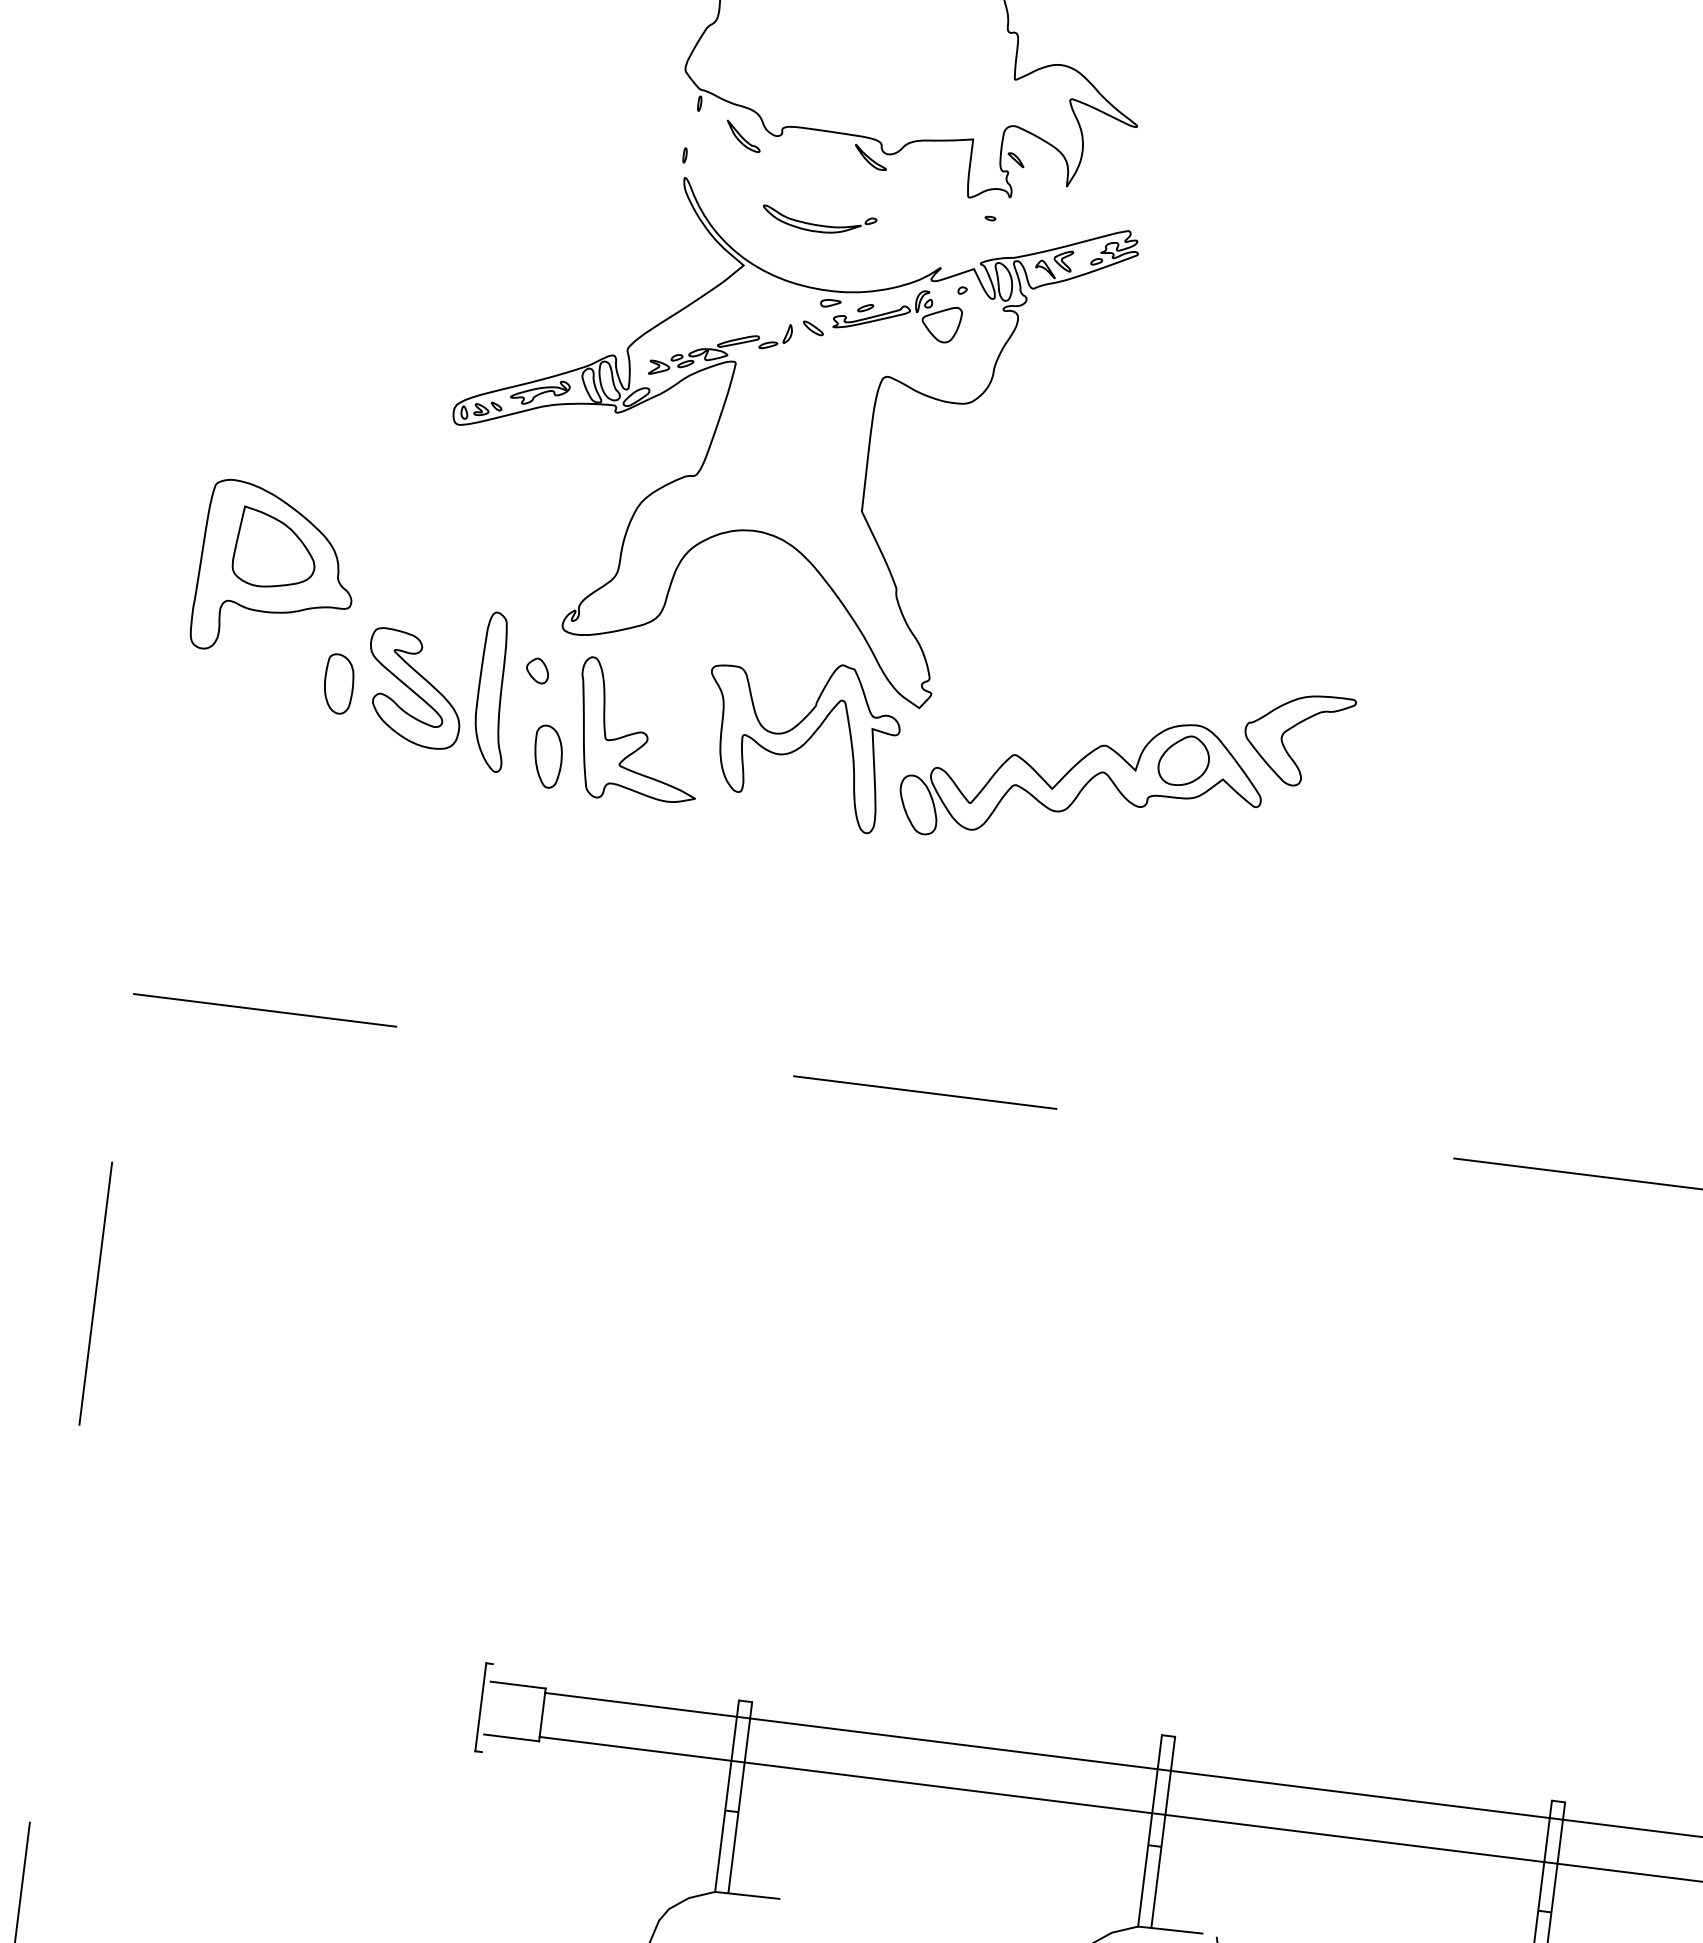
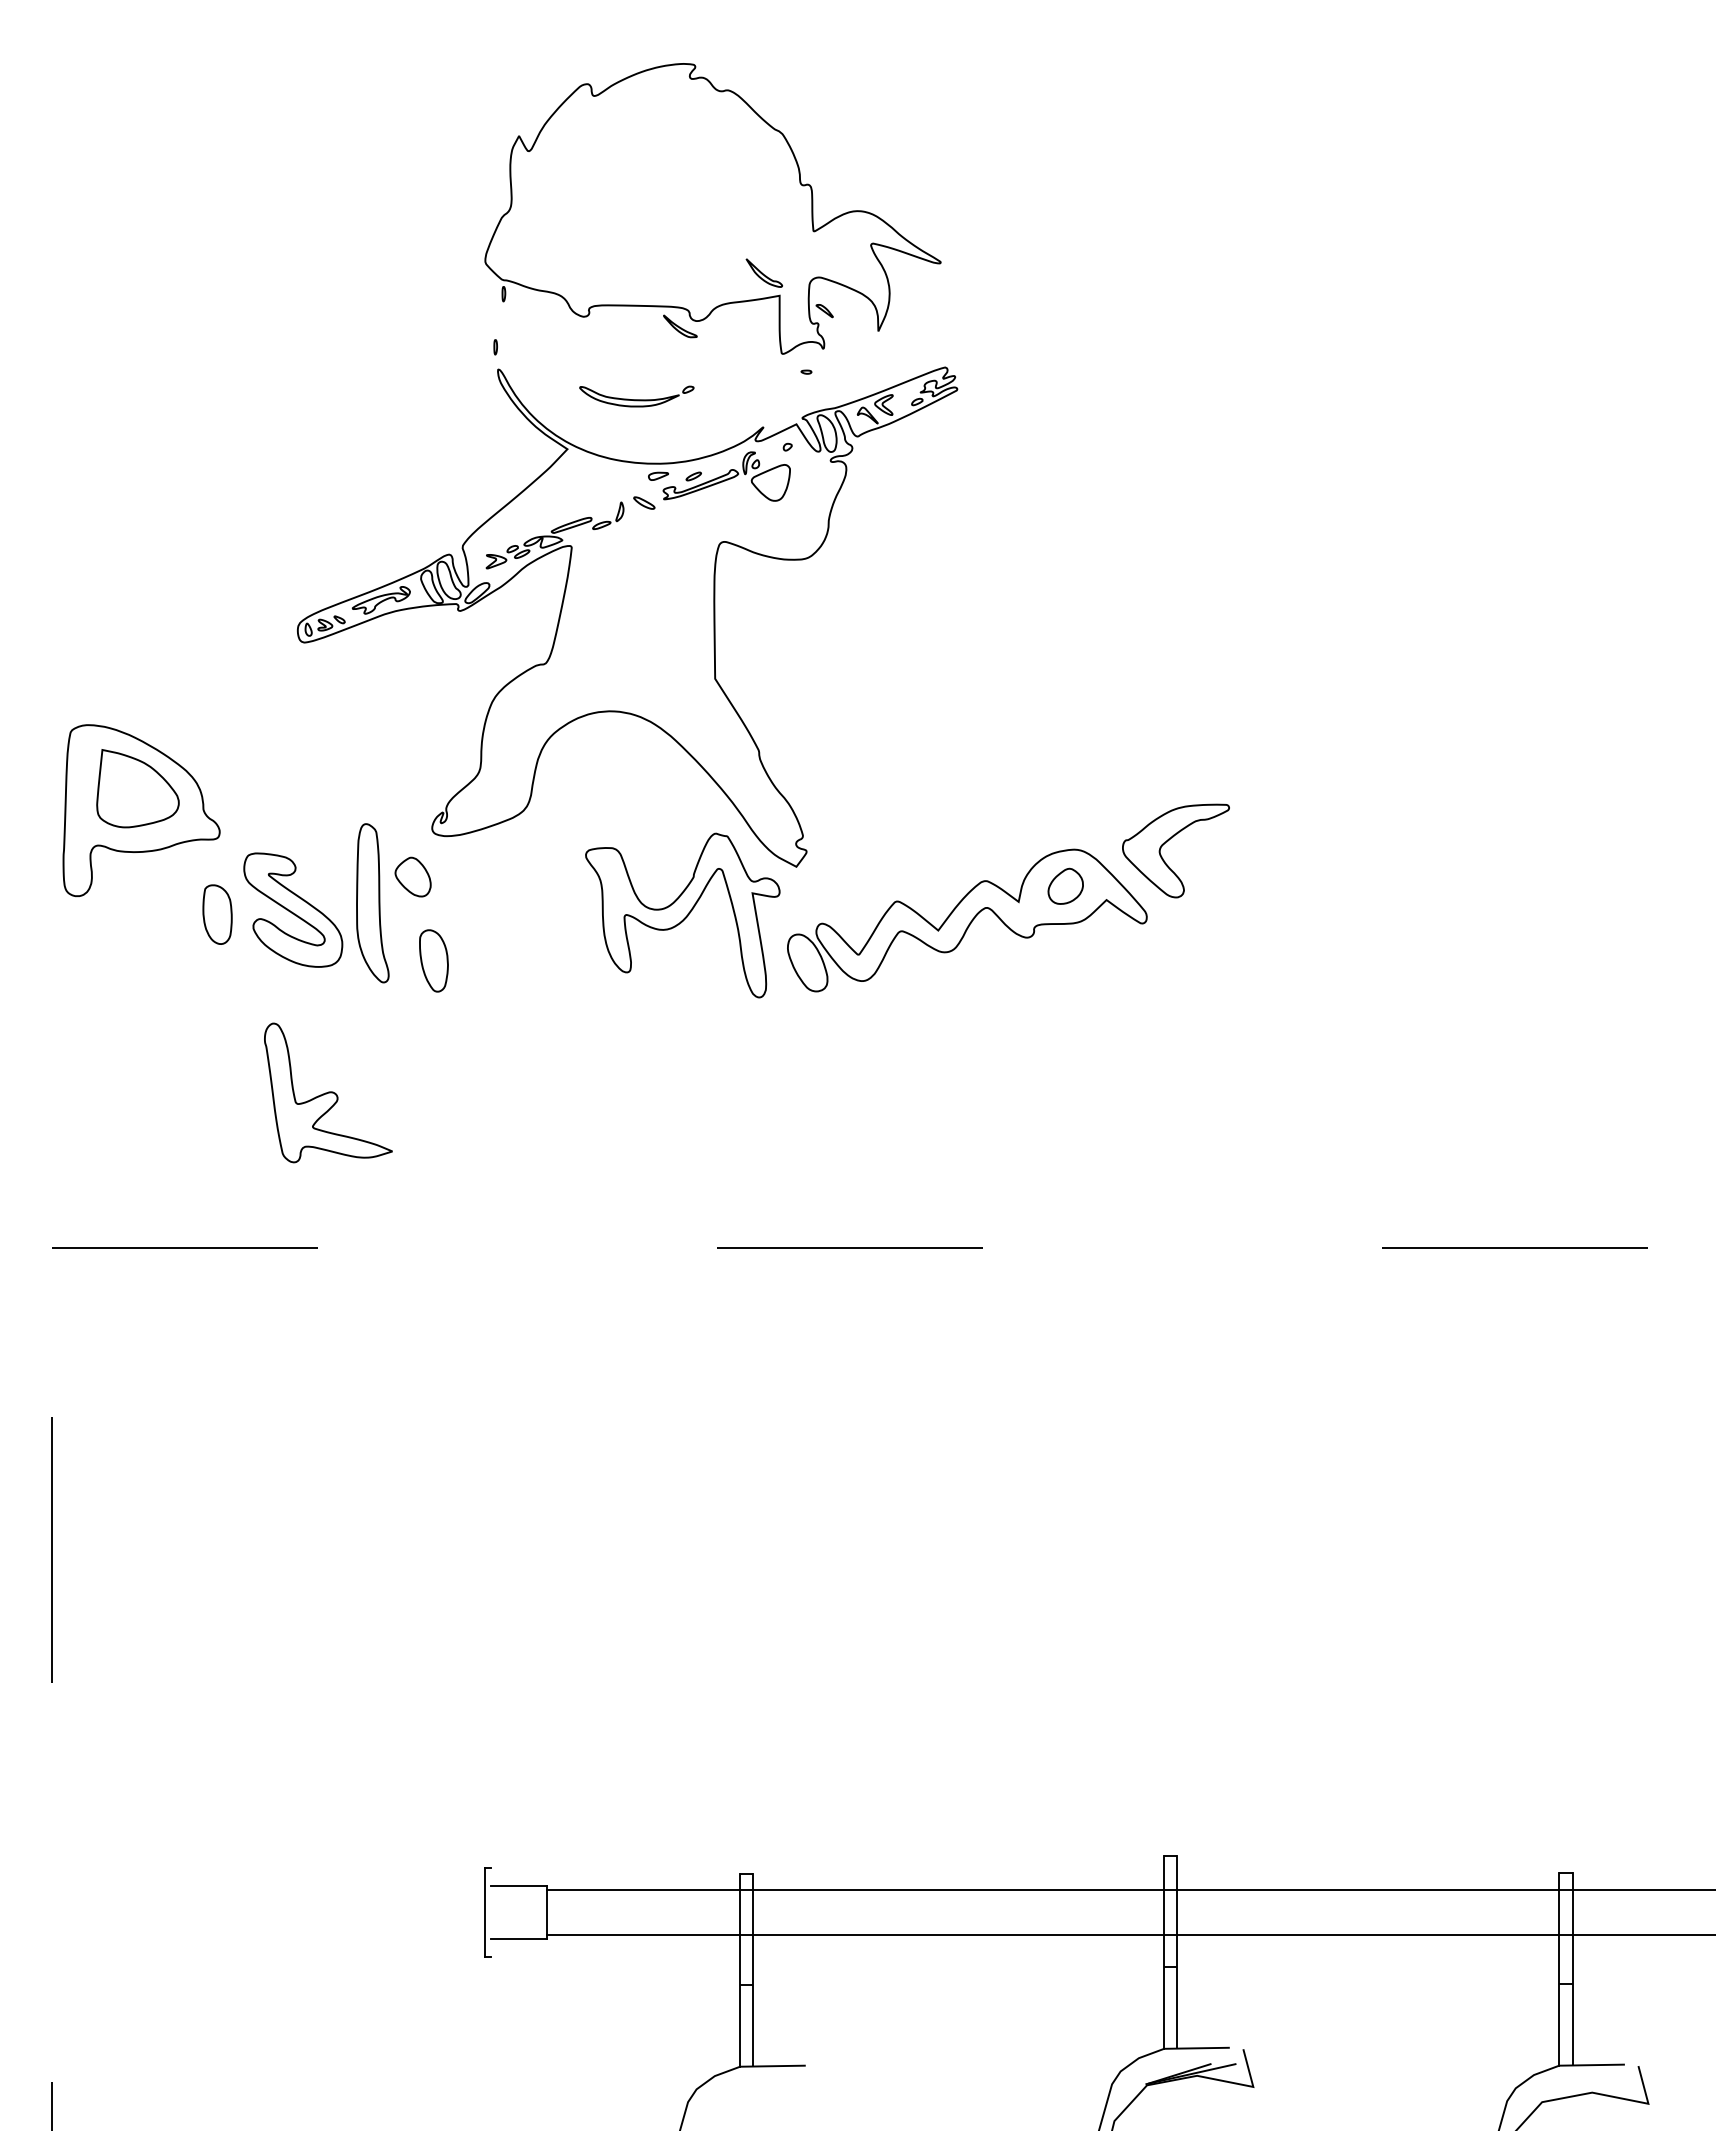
part: (743, 135) -> (764, 272), moved
part: (537, 670) -> (412, 876), size x1.6
part: (639, 732) -> (328, 1092), moved
part: (1183, 760) -> (1065, 886), size x0.7

